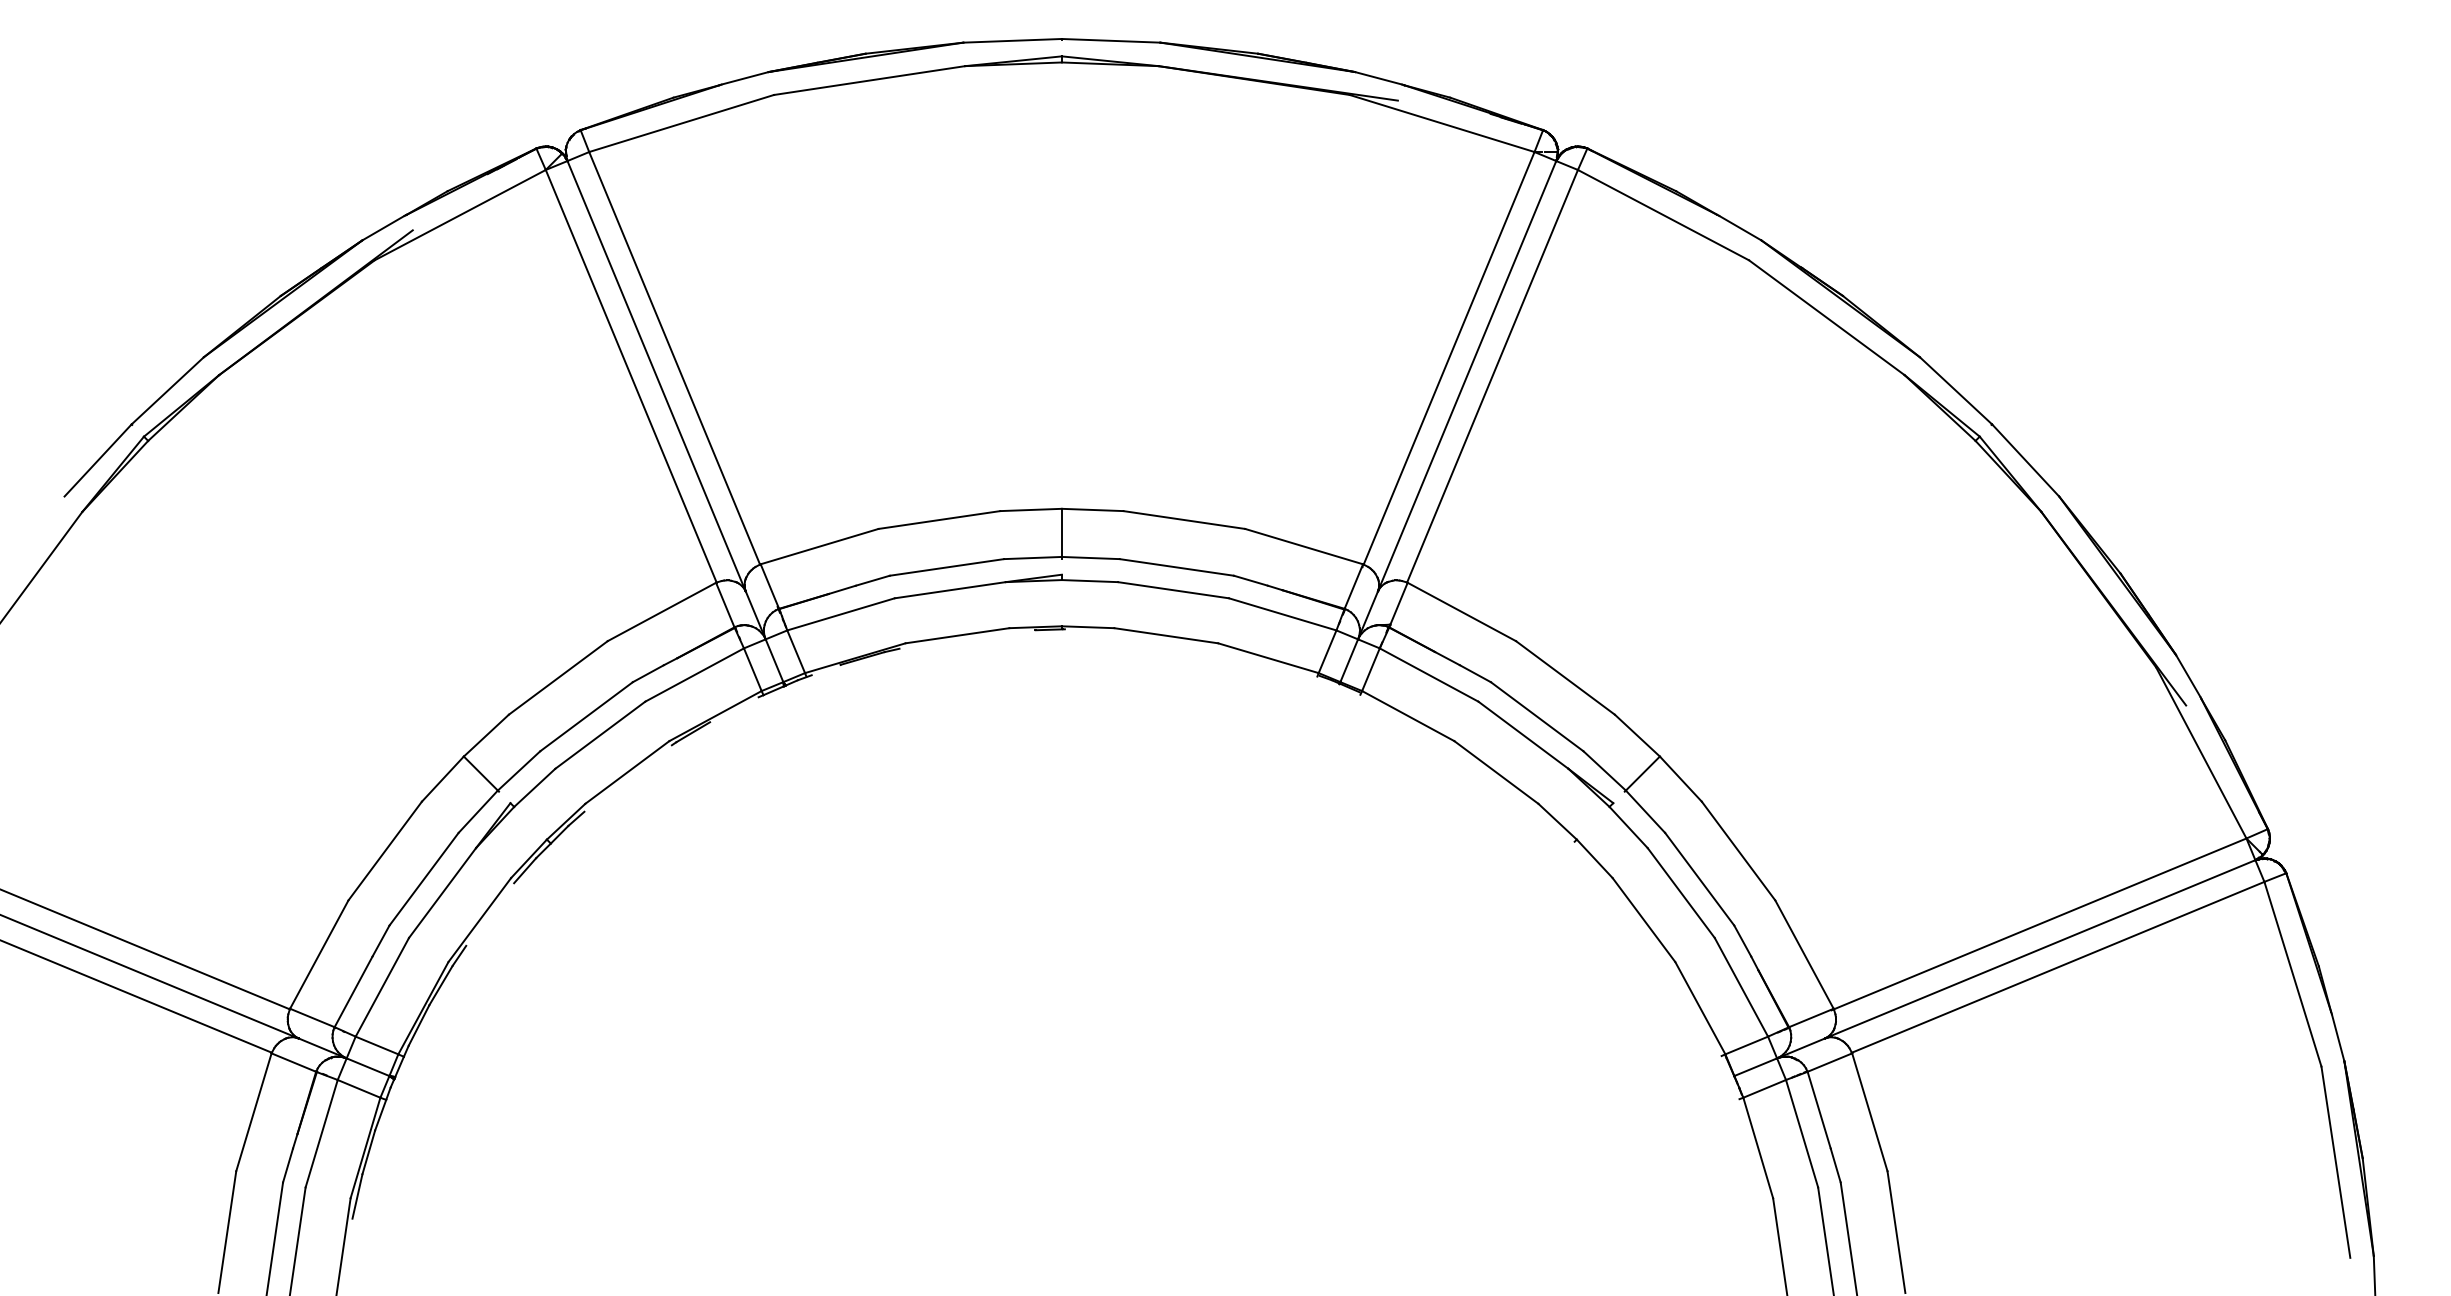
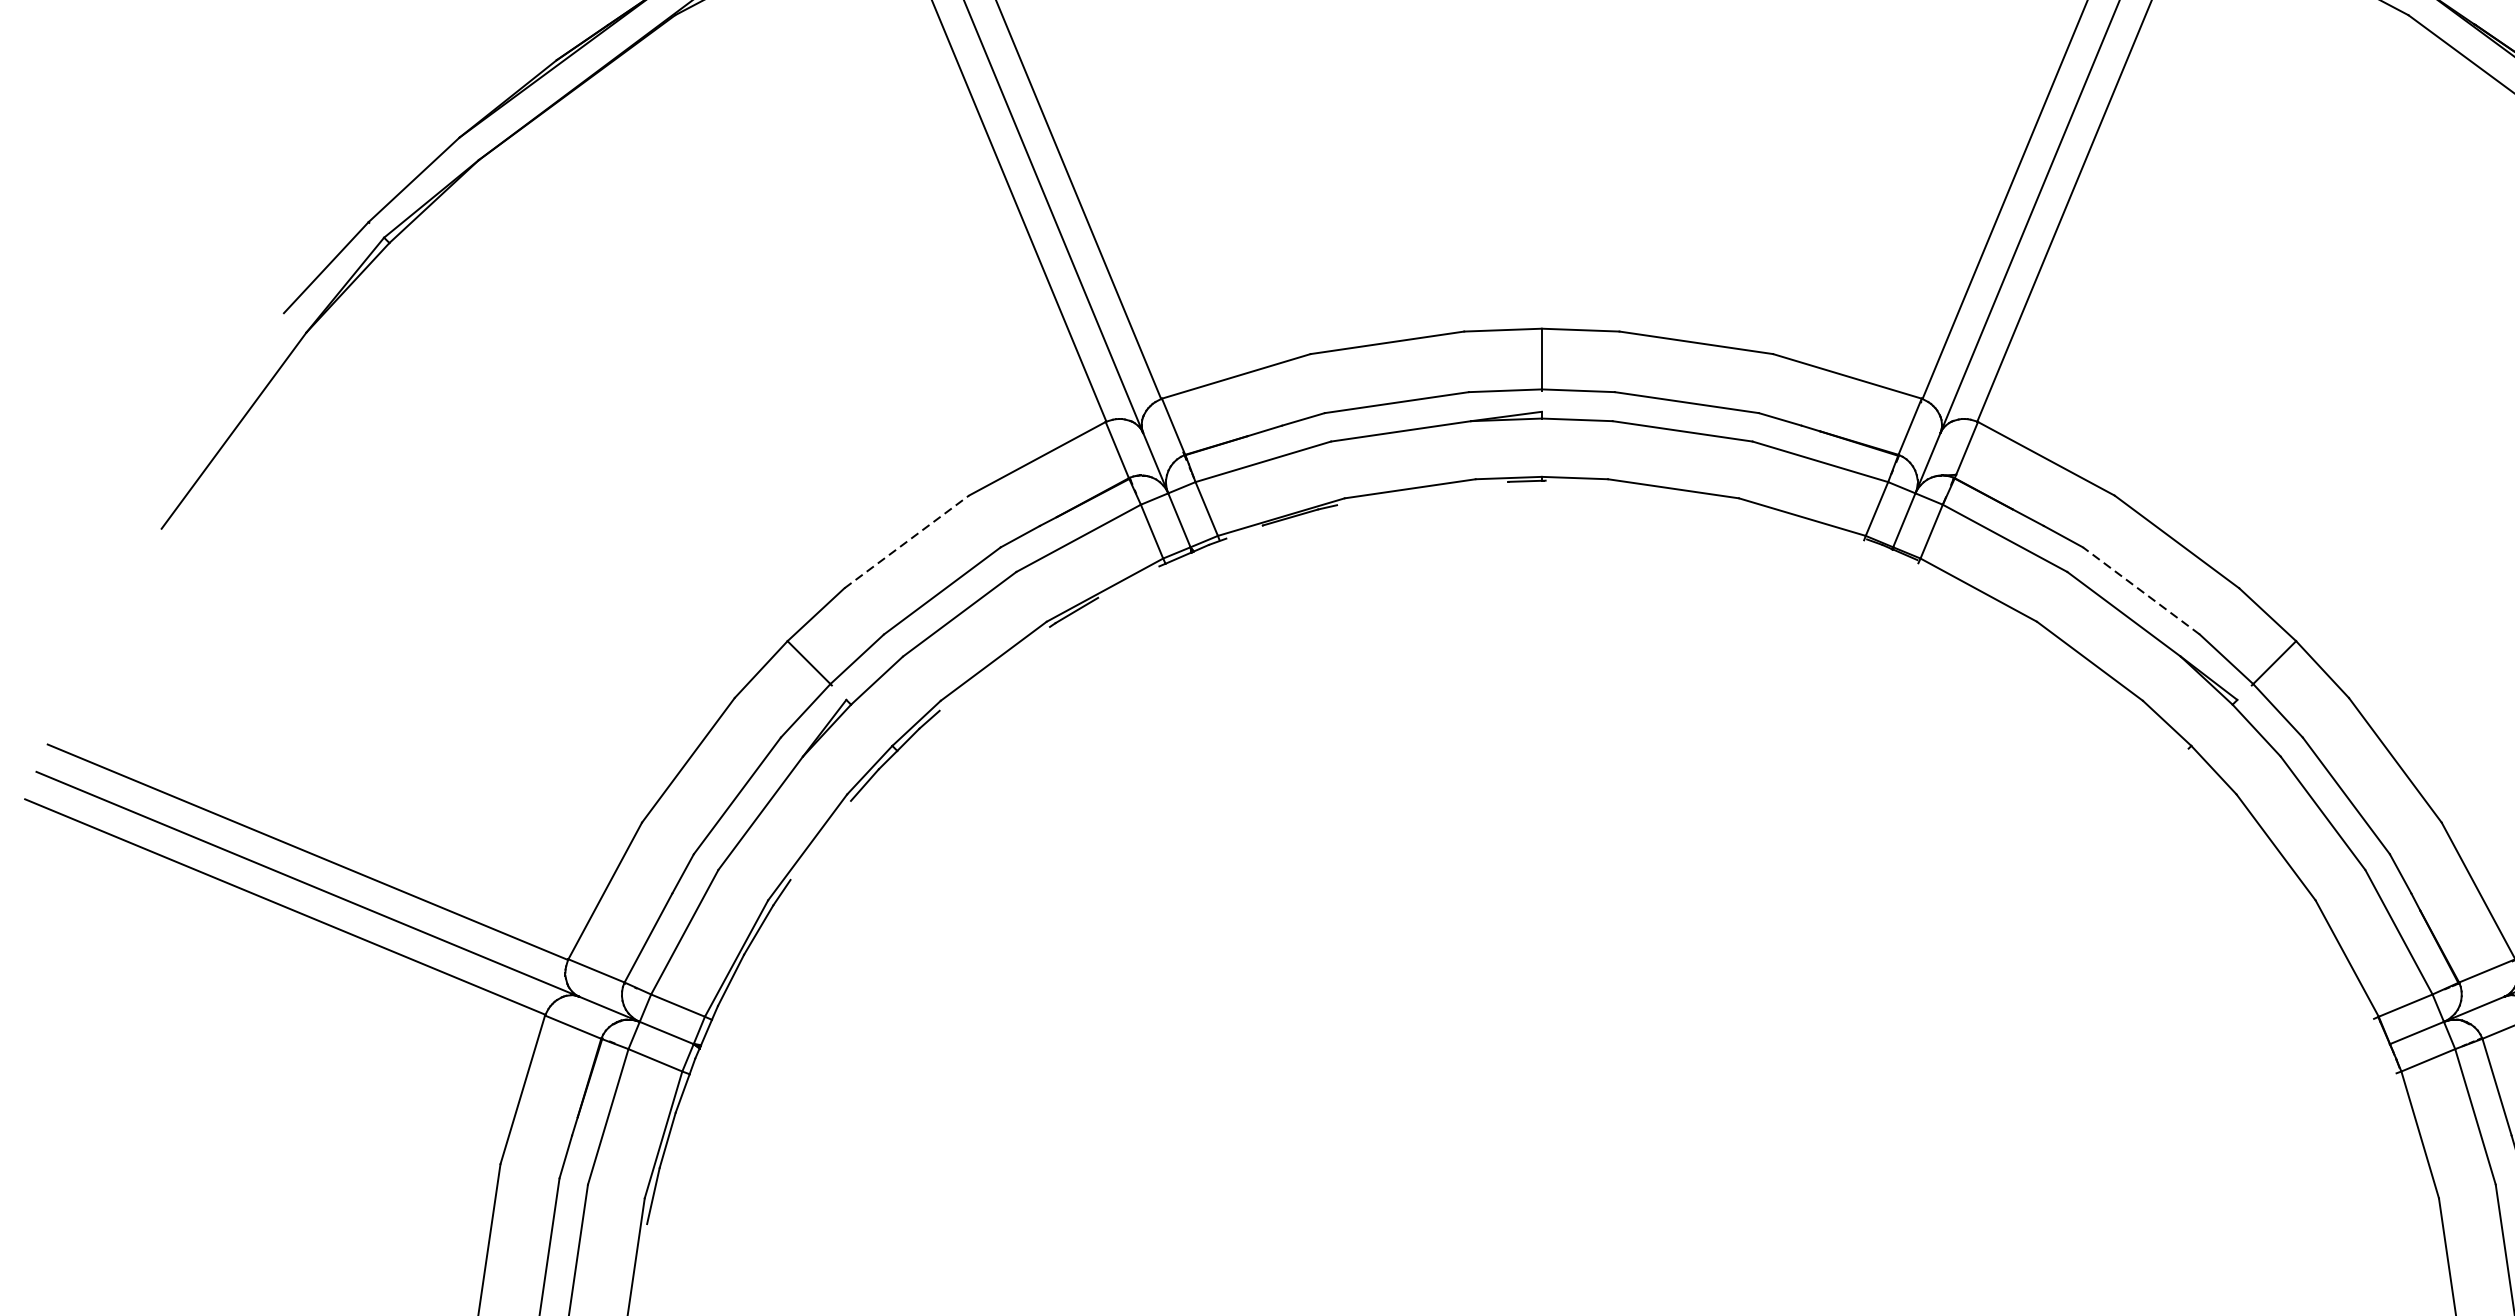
line: (558, 677) -> (906, 541), solid -> dashed
line: (1537, 716) -> (2141, 590), solid -> dashed

